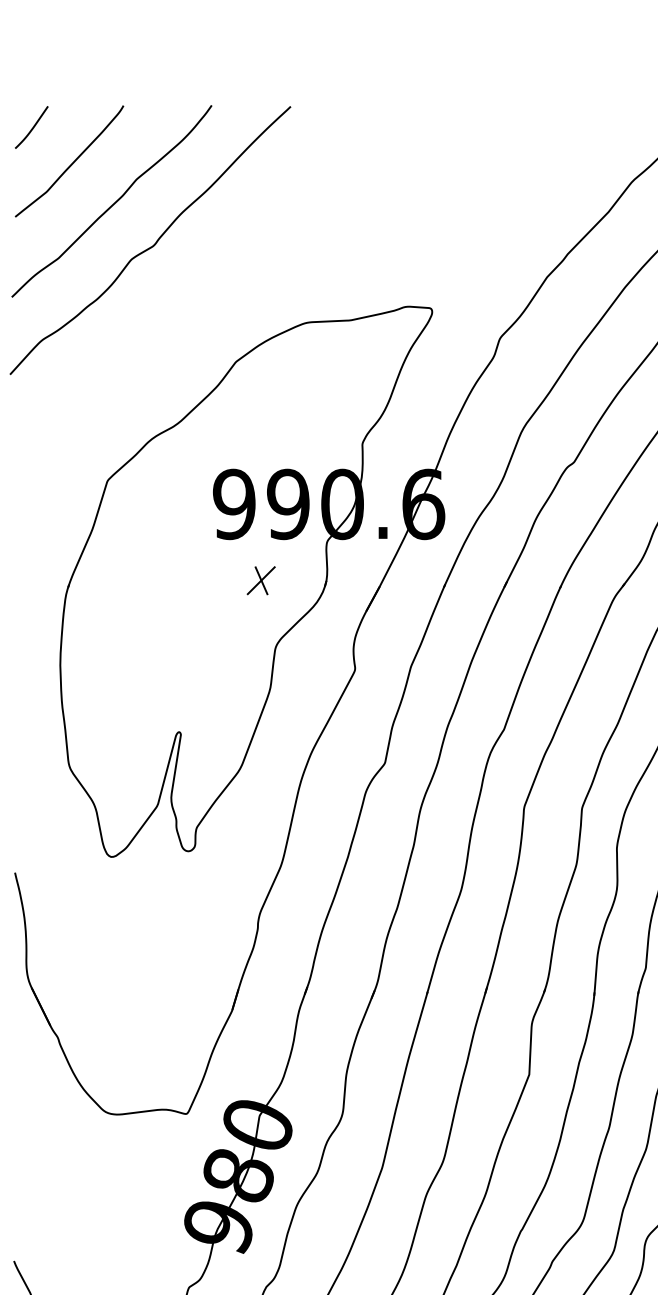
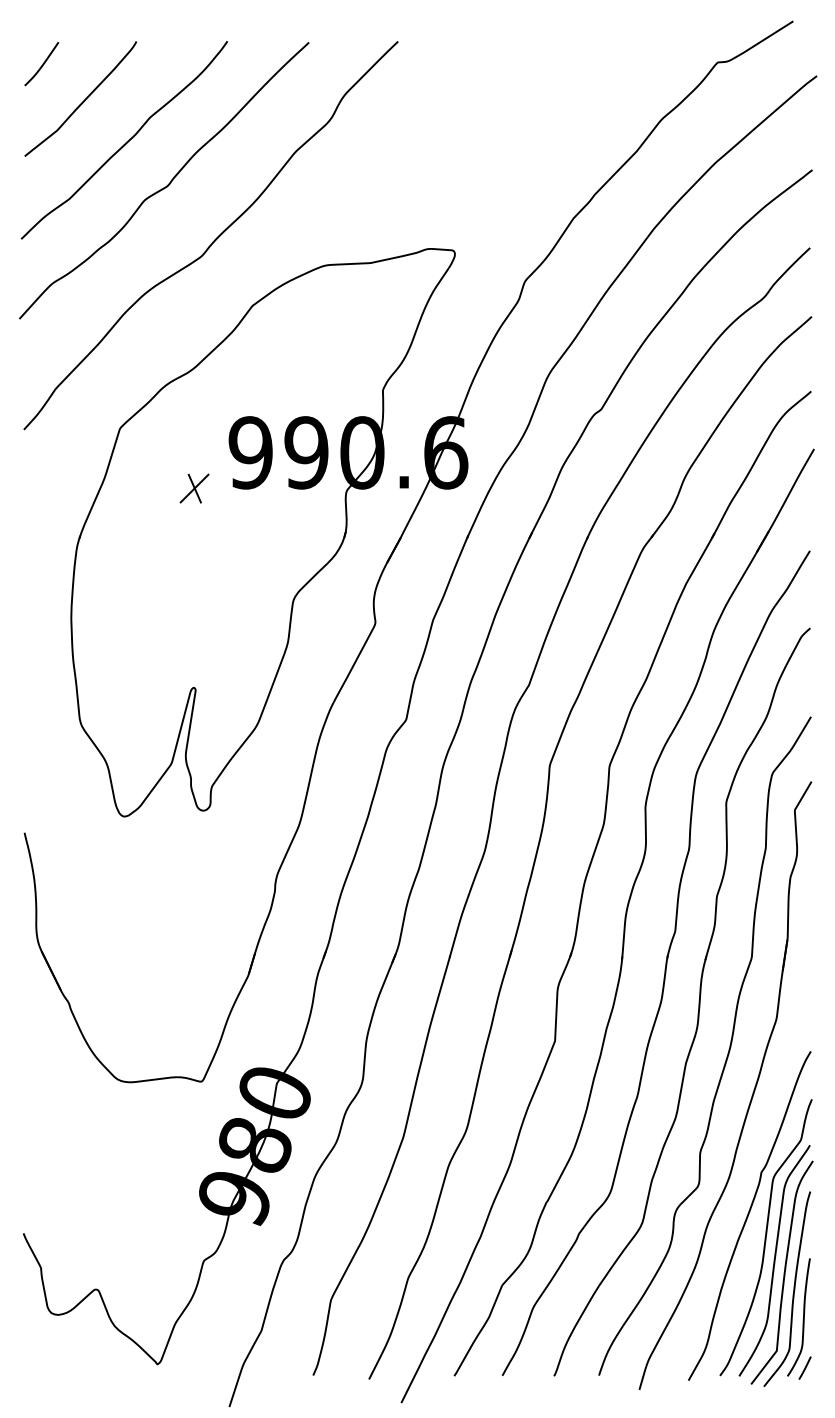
curve: (199, 297) -> (214, 239), added
part: (261, 580) -> (194, 488), moved

